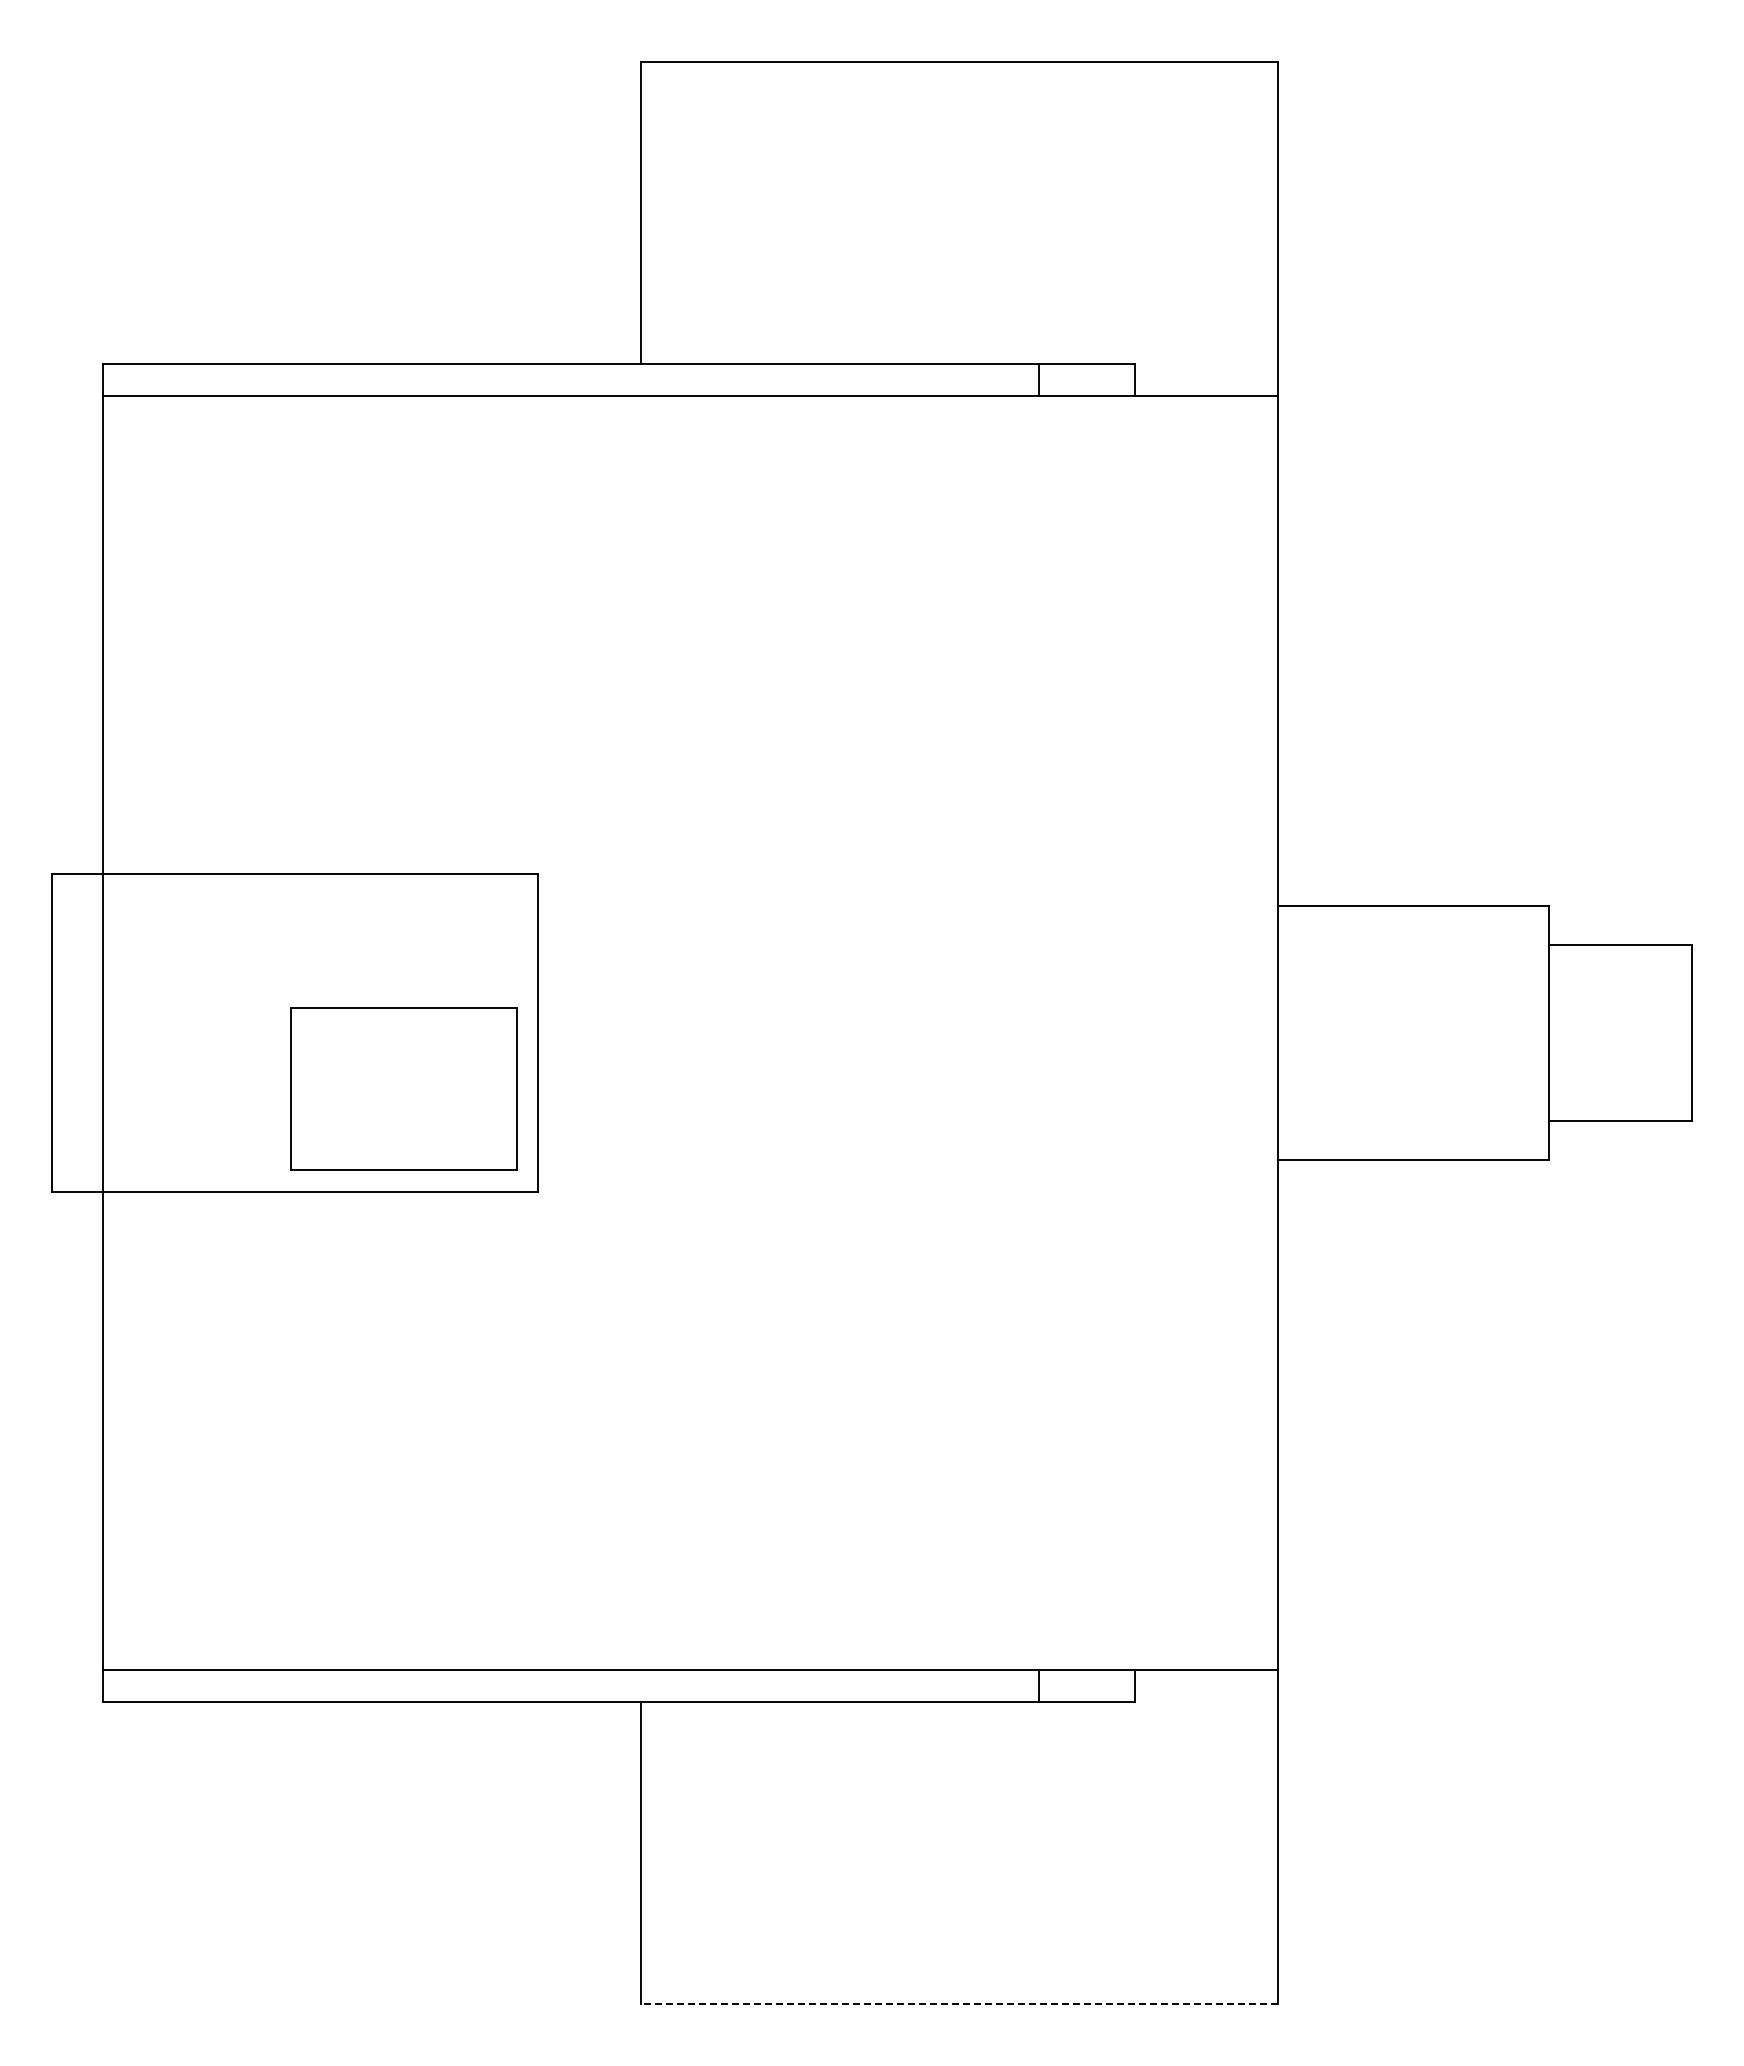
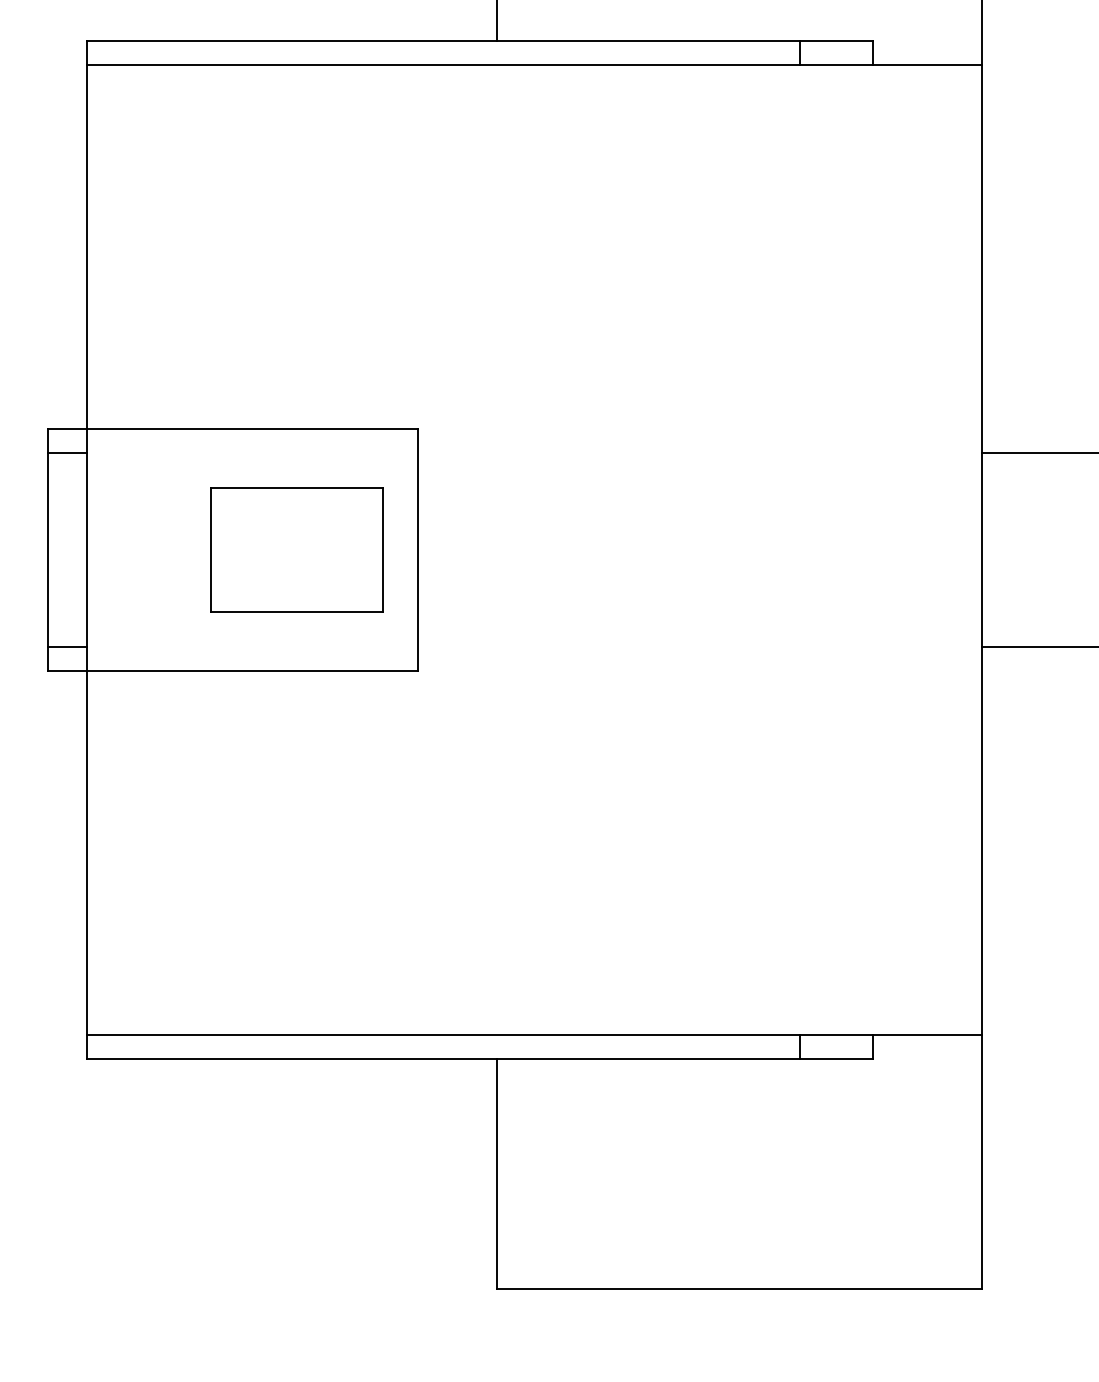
line: (77, 905) -> (67, 452), added
part: (403, 1088) -> (296, 549), moved
line: (77, 1160) -> (67, 646), added
line: (959, 2004) -> (739, 1289), dashed -> solid

